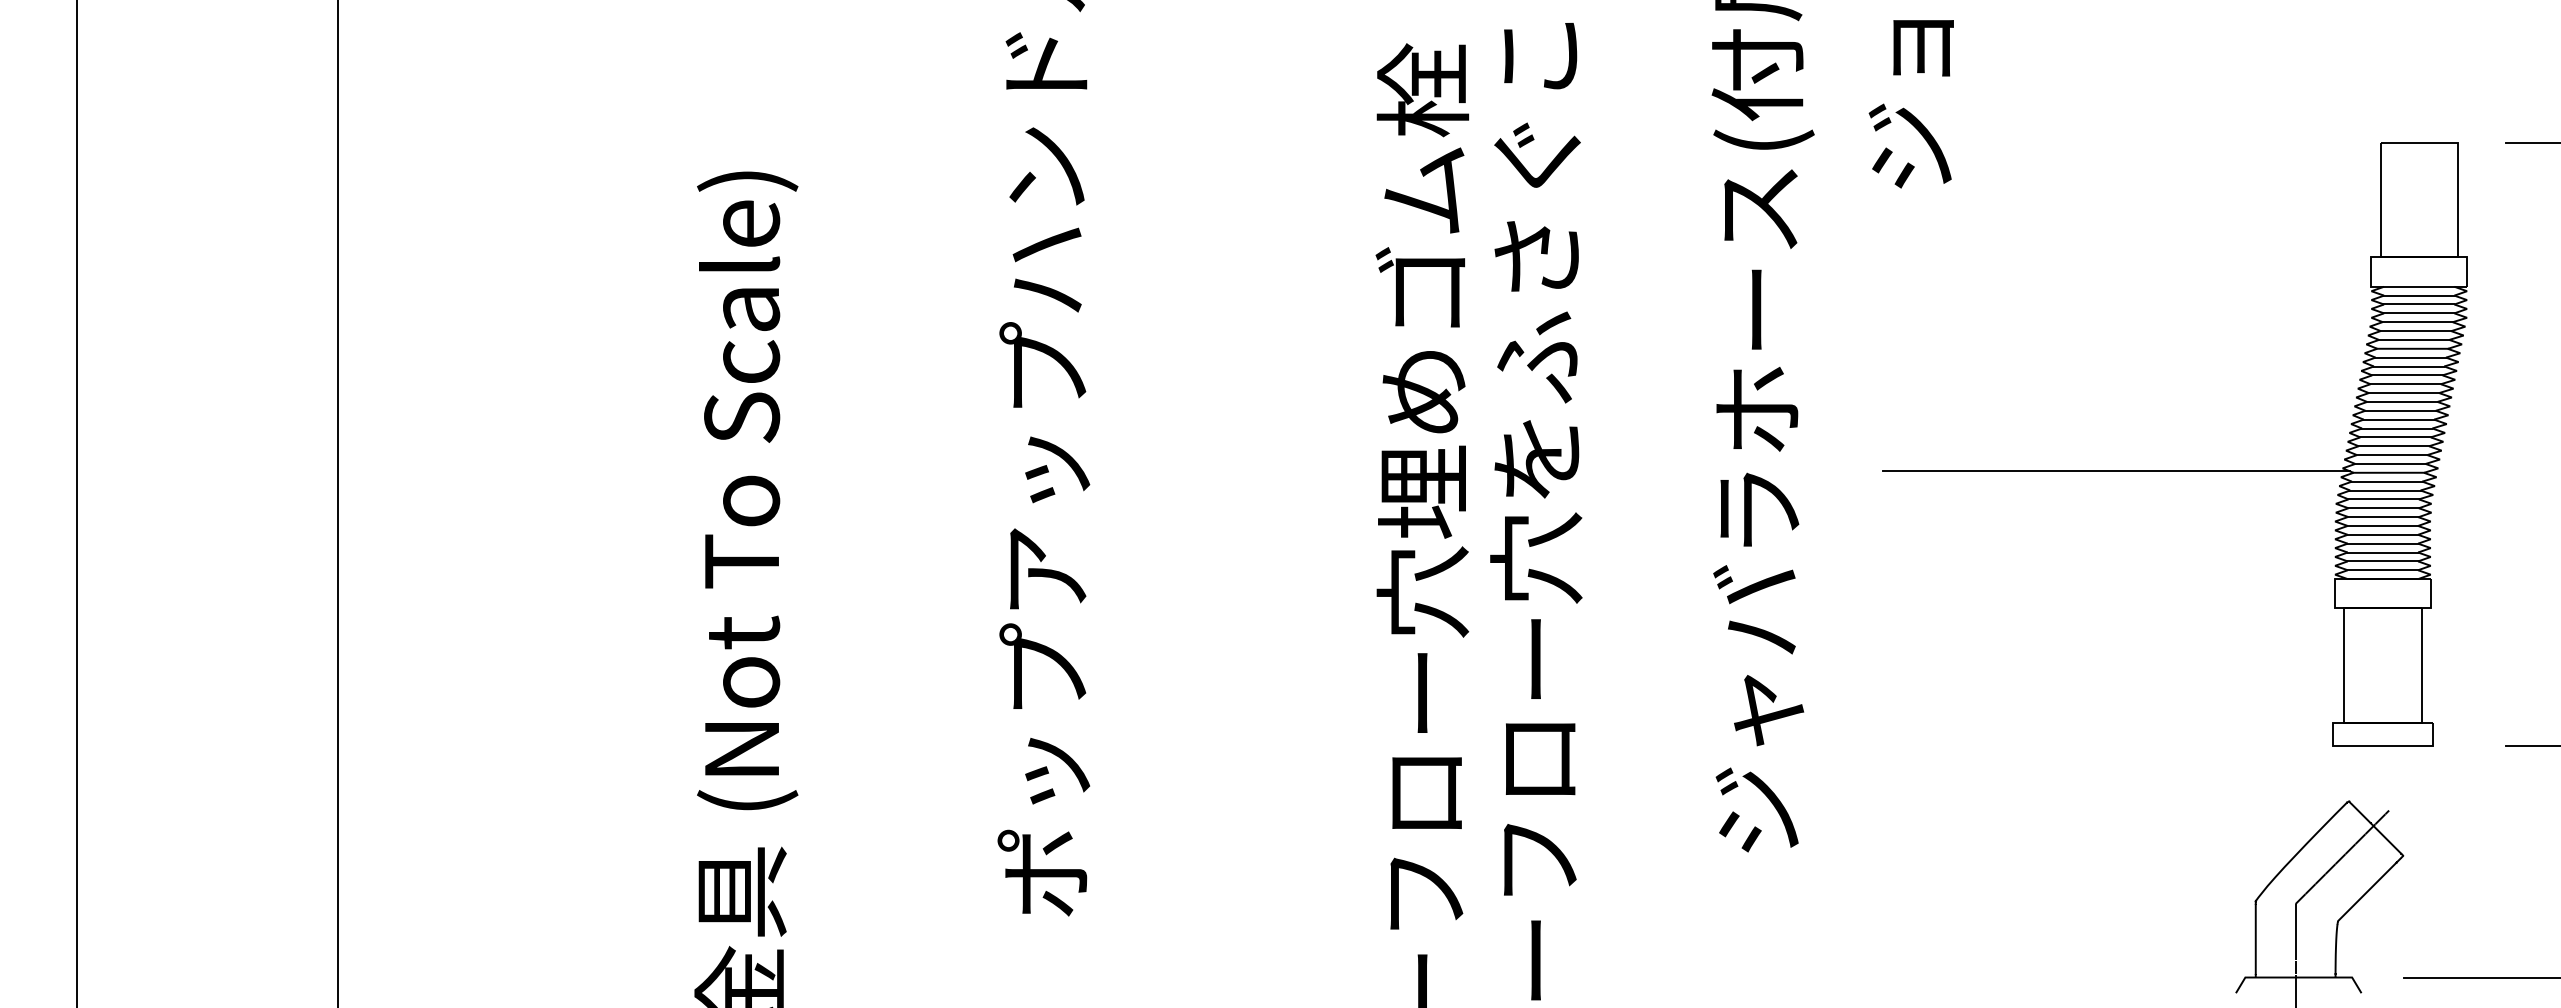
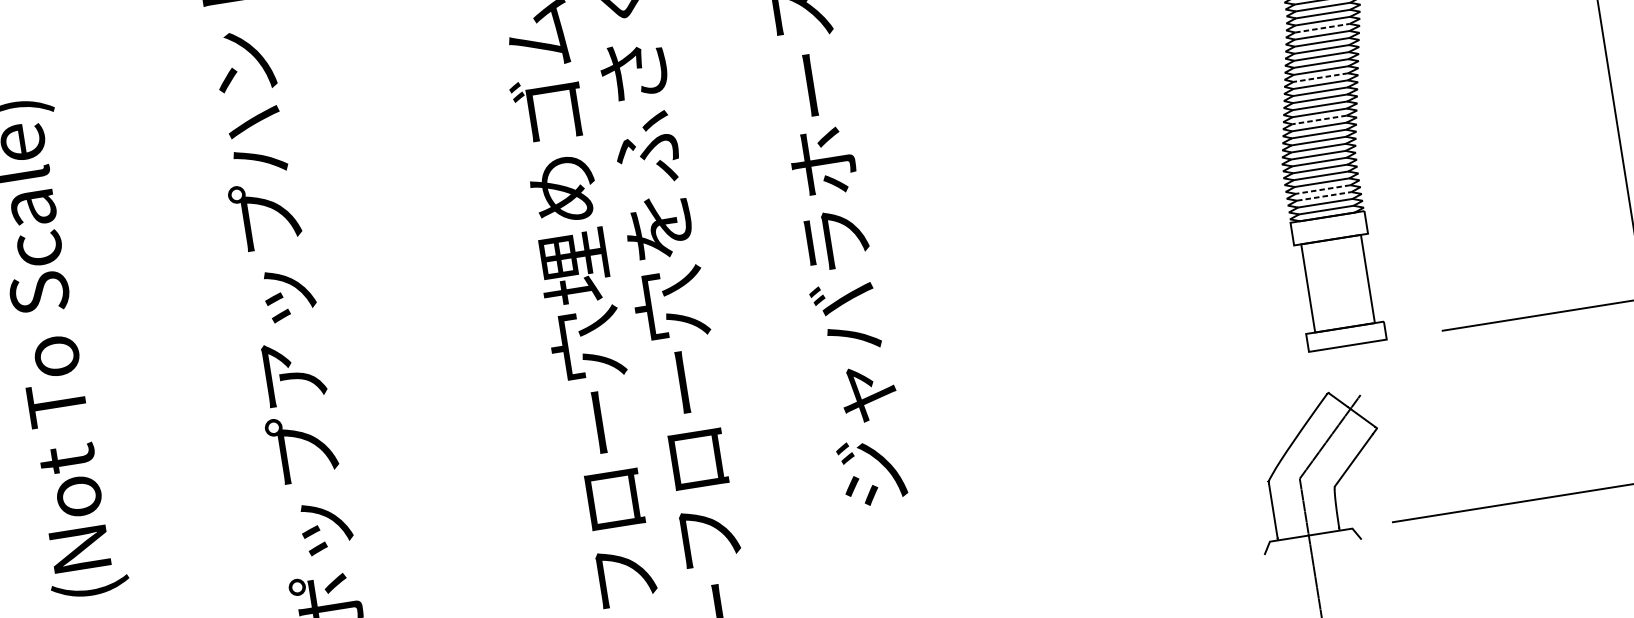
line: (2414, 339) -> (1322, 27), solid -> dashed
line: (2401, 401) -> (1320, 77), solid -> dashed
line: (2391, 455) -> (1318, 120), solid -> dashed
line: (2116, 471) -> (1108, 166), removed
line: (2382, 543) -> (1322, 189), solid -> dashed
line: (2383, 552) -> (1324, 196), solid -> dashed

